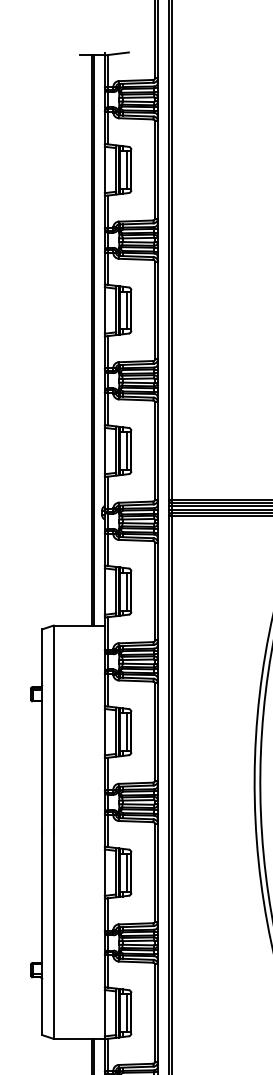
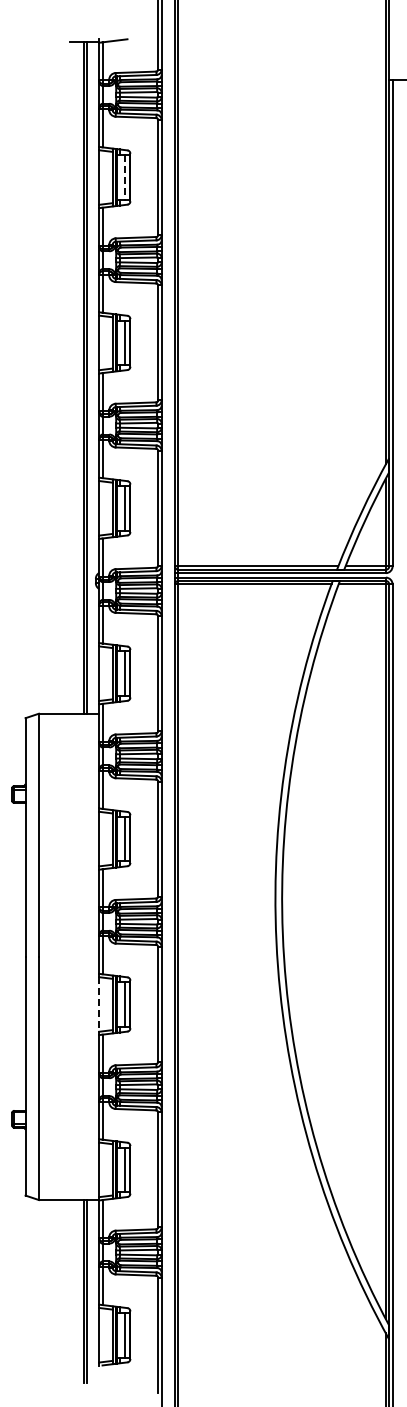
line: (127, 170) -> (125, 178), solid -> dashed
line: (105, 872) -> (99, 1004), solid -> dashed

